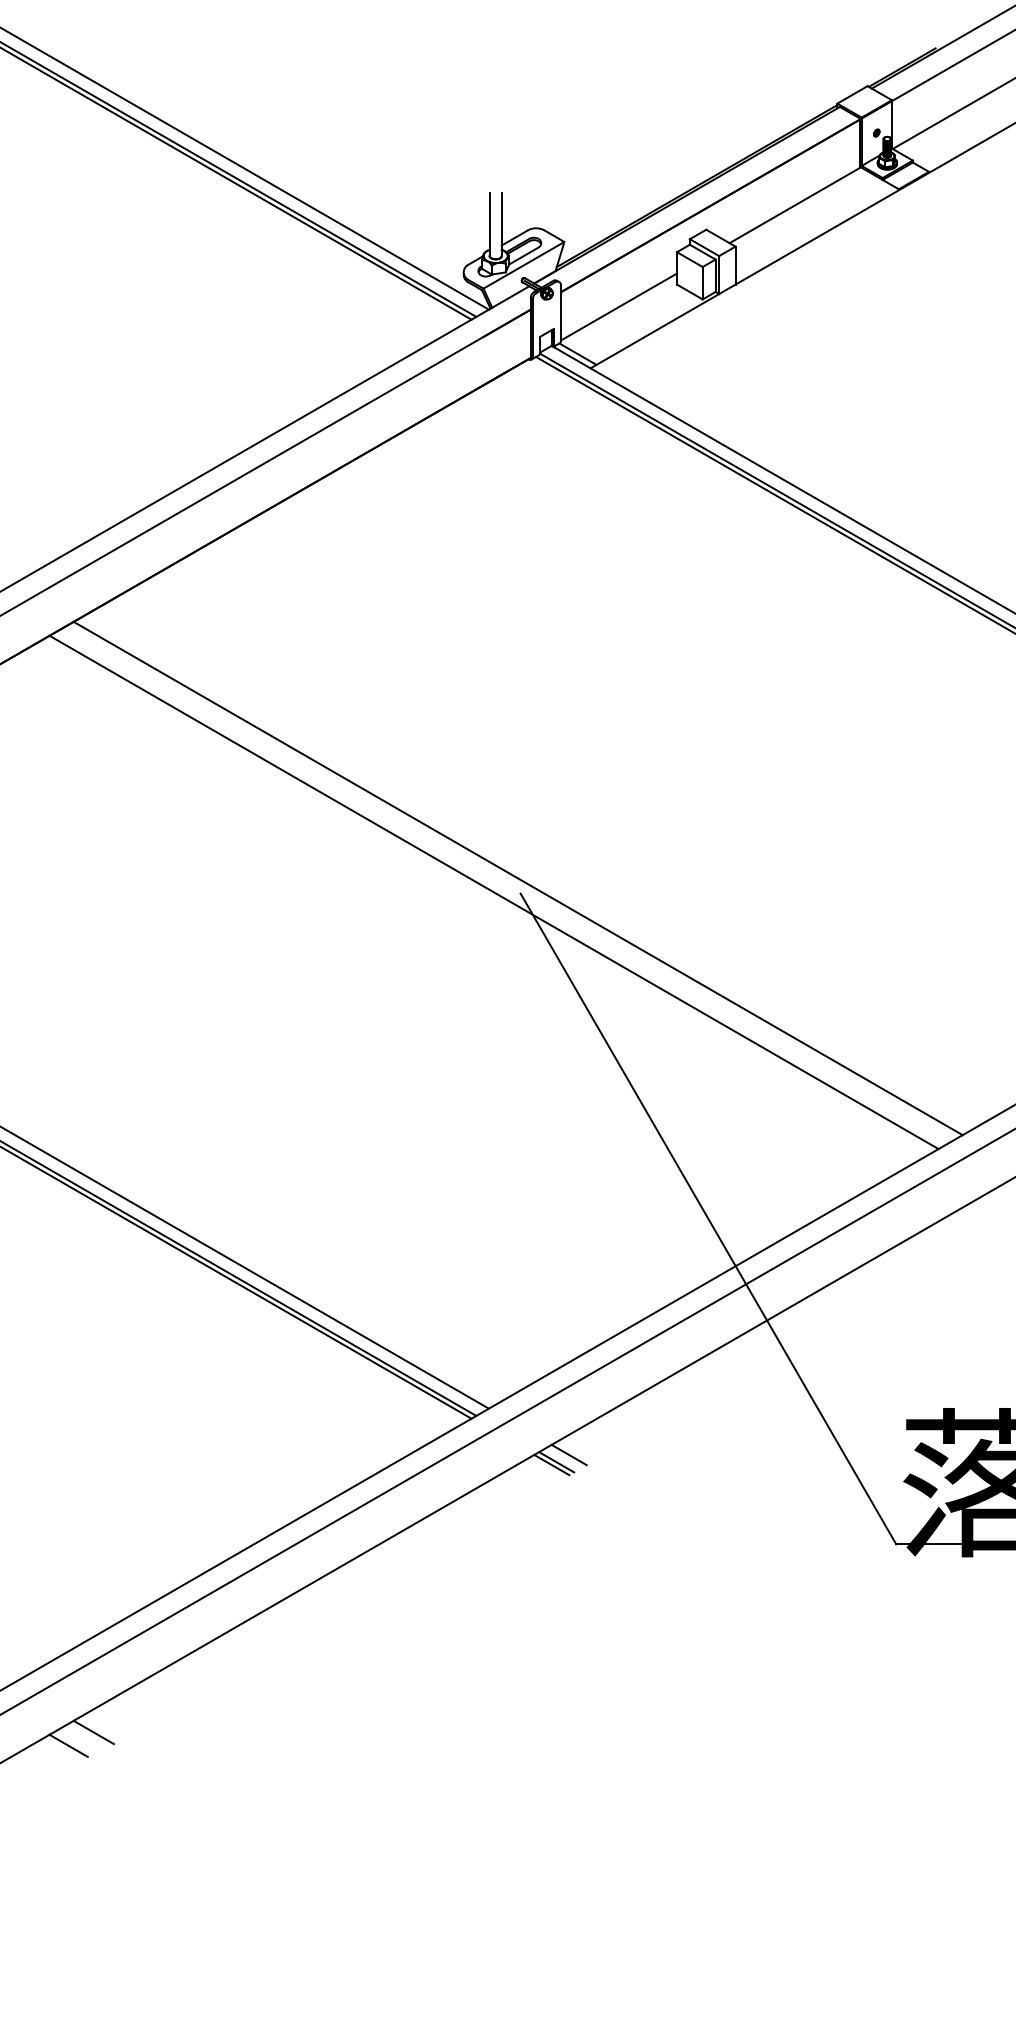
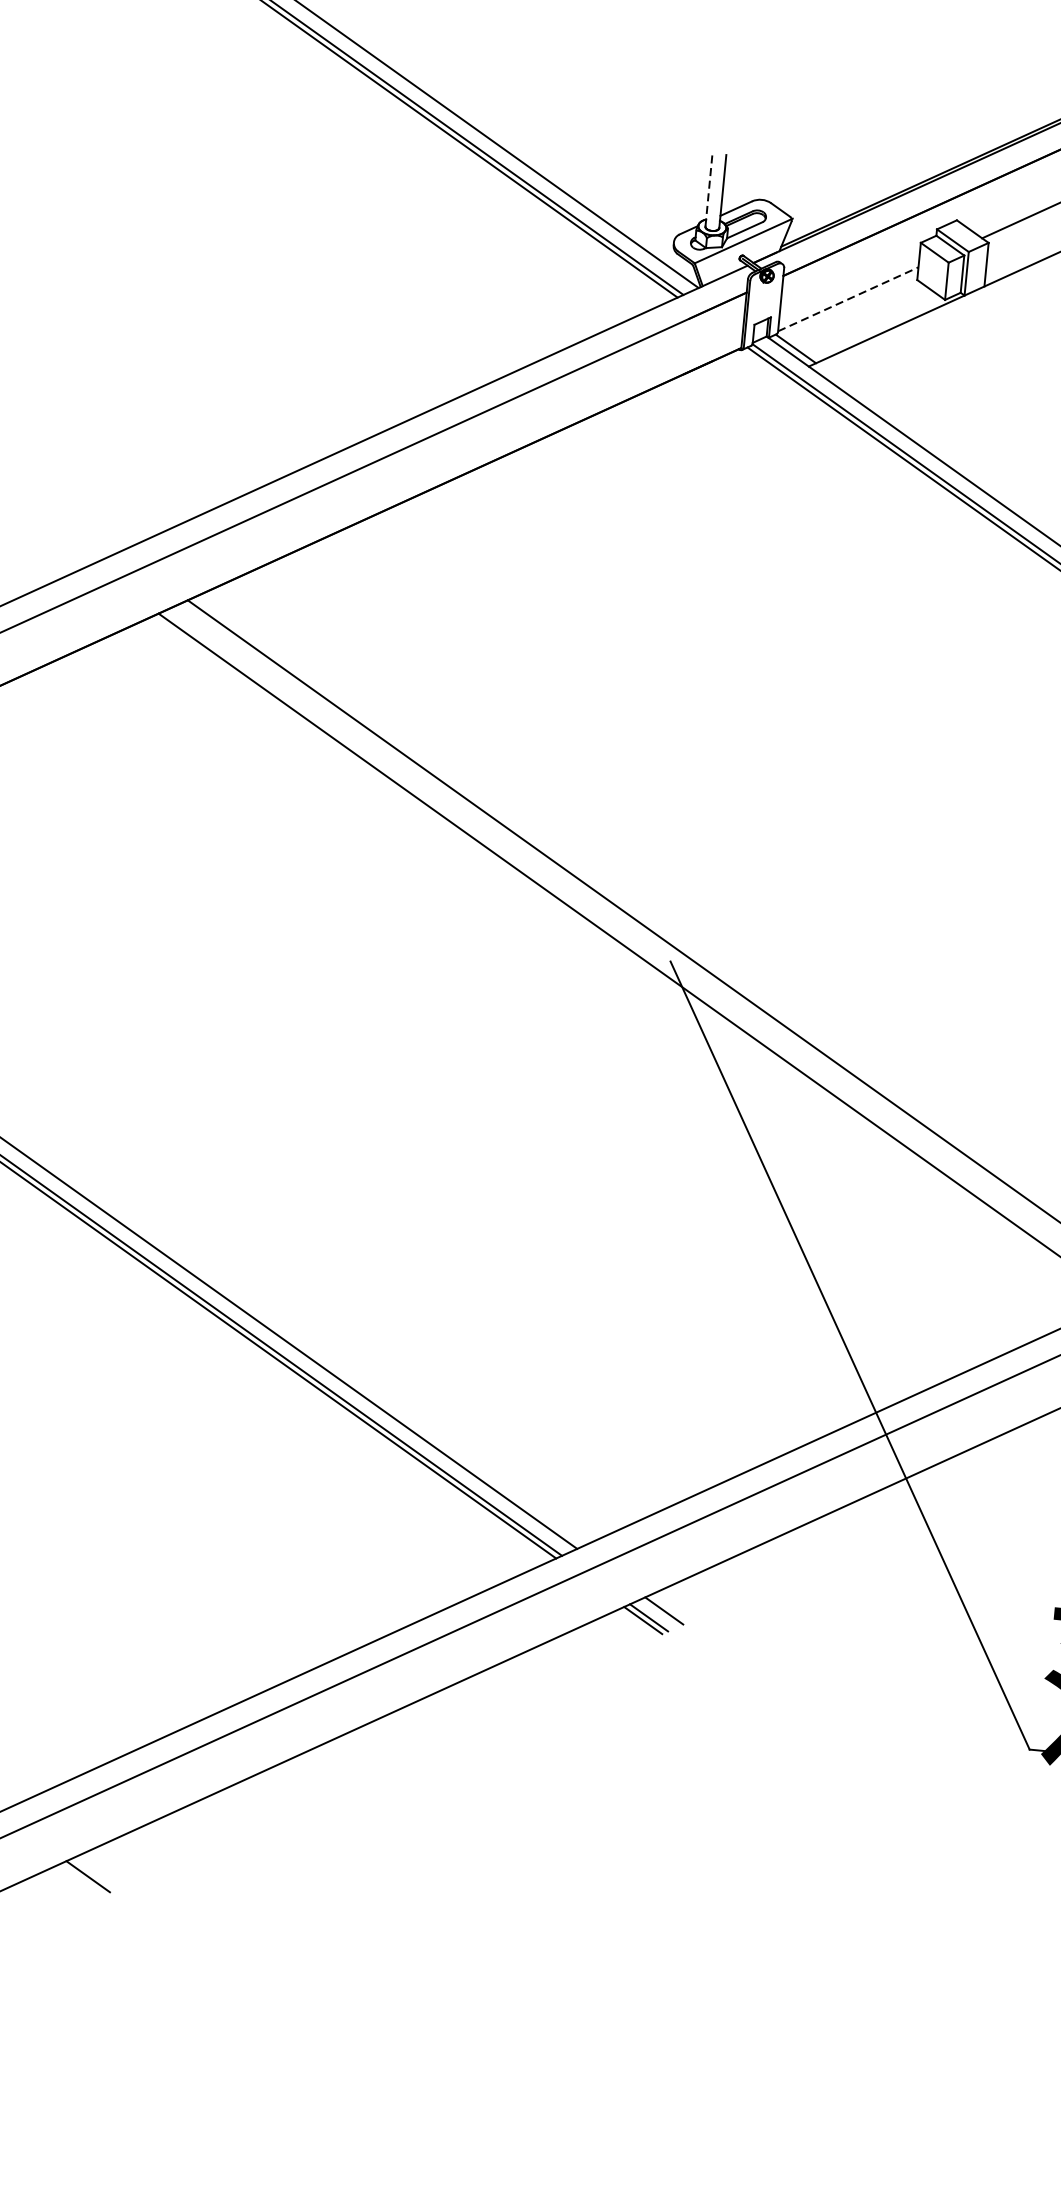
line: (489, 224) -> (708, 190), solid -> dashed
line: (619, 306) -> (848, 298), solid -> dashed
line: (68, 1745) -> (57, 1888), removed

